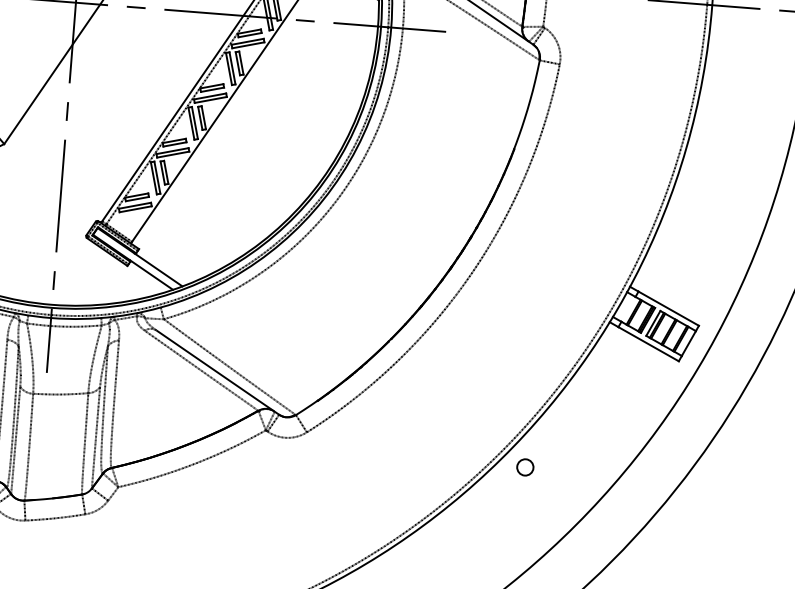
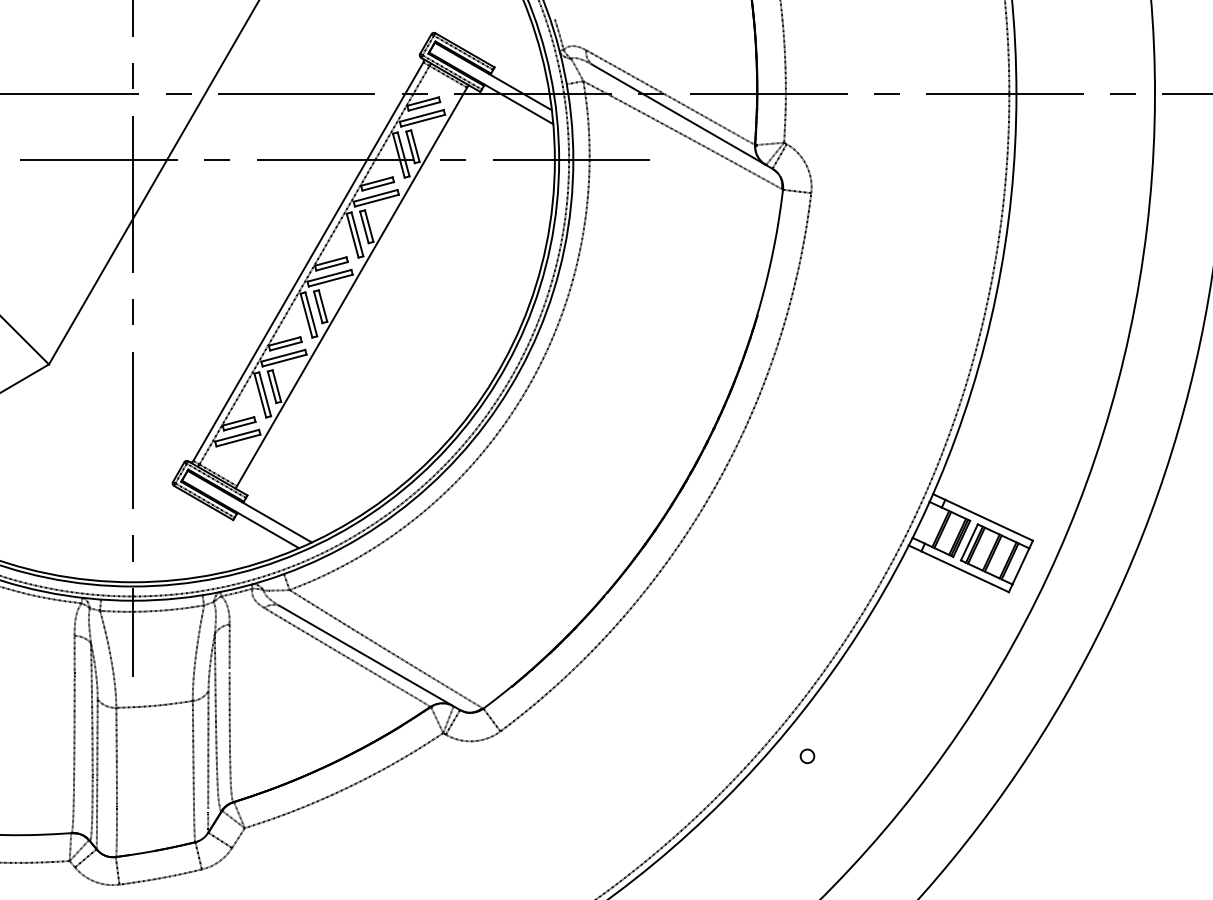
circle: (525, 467) -> (807, 756), size x0.6

